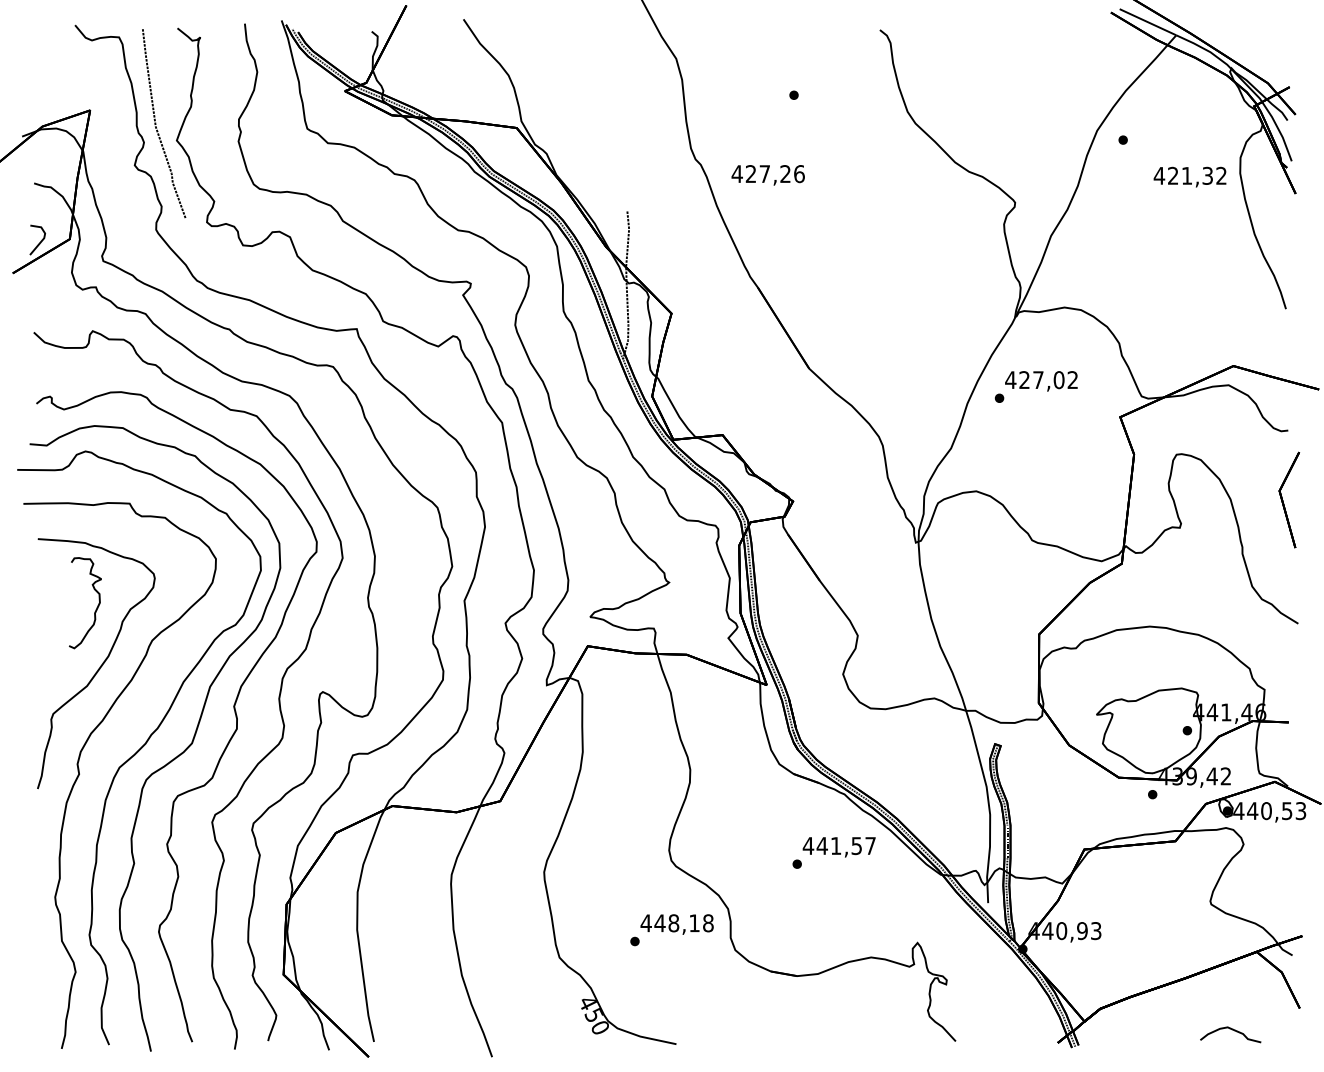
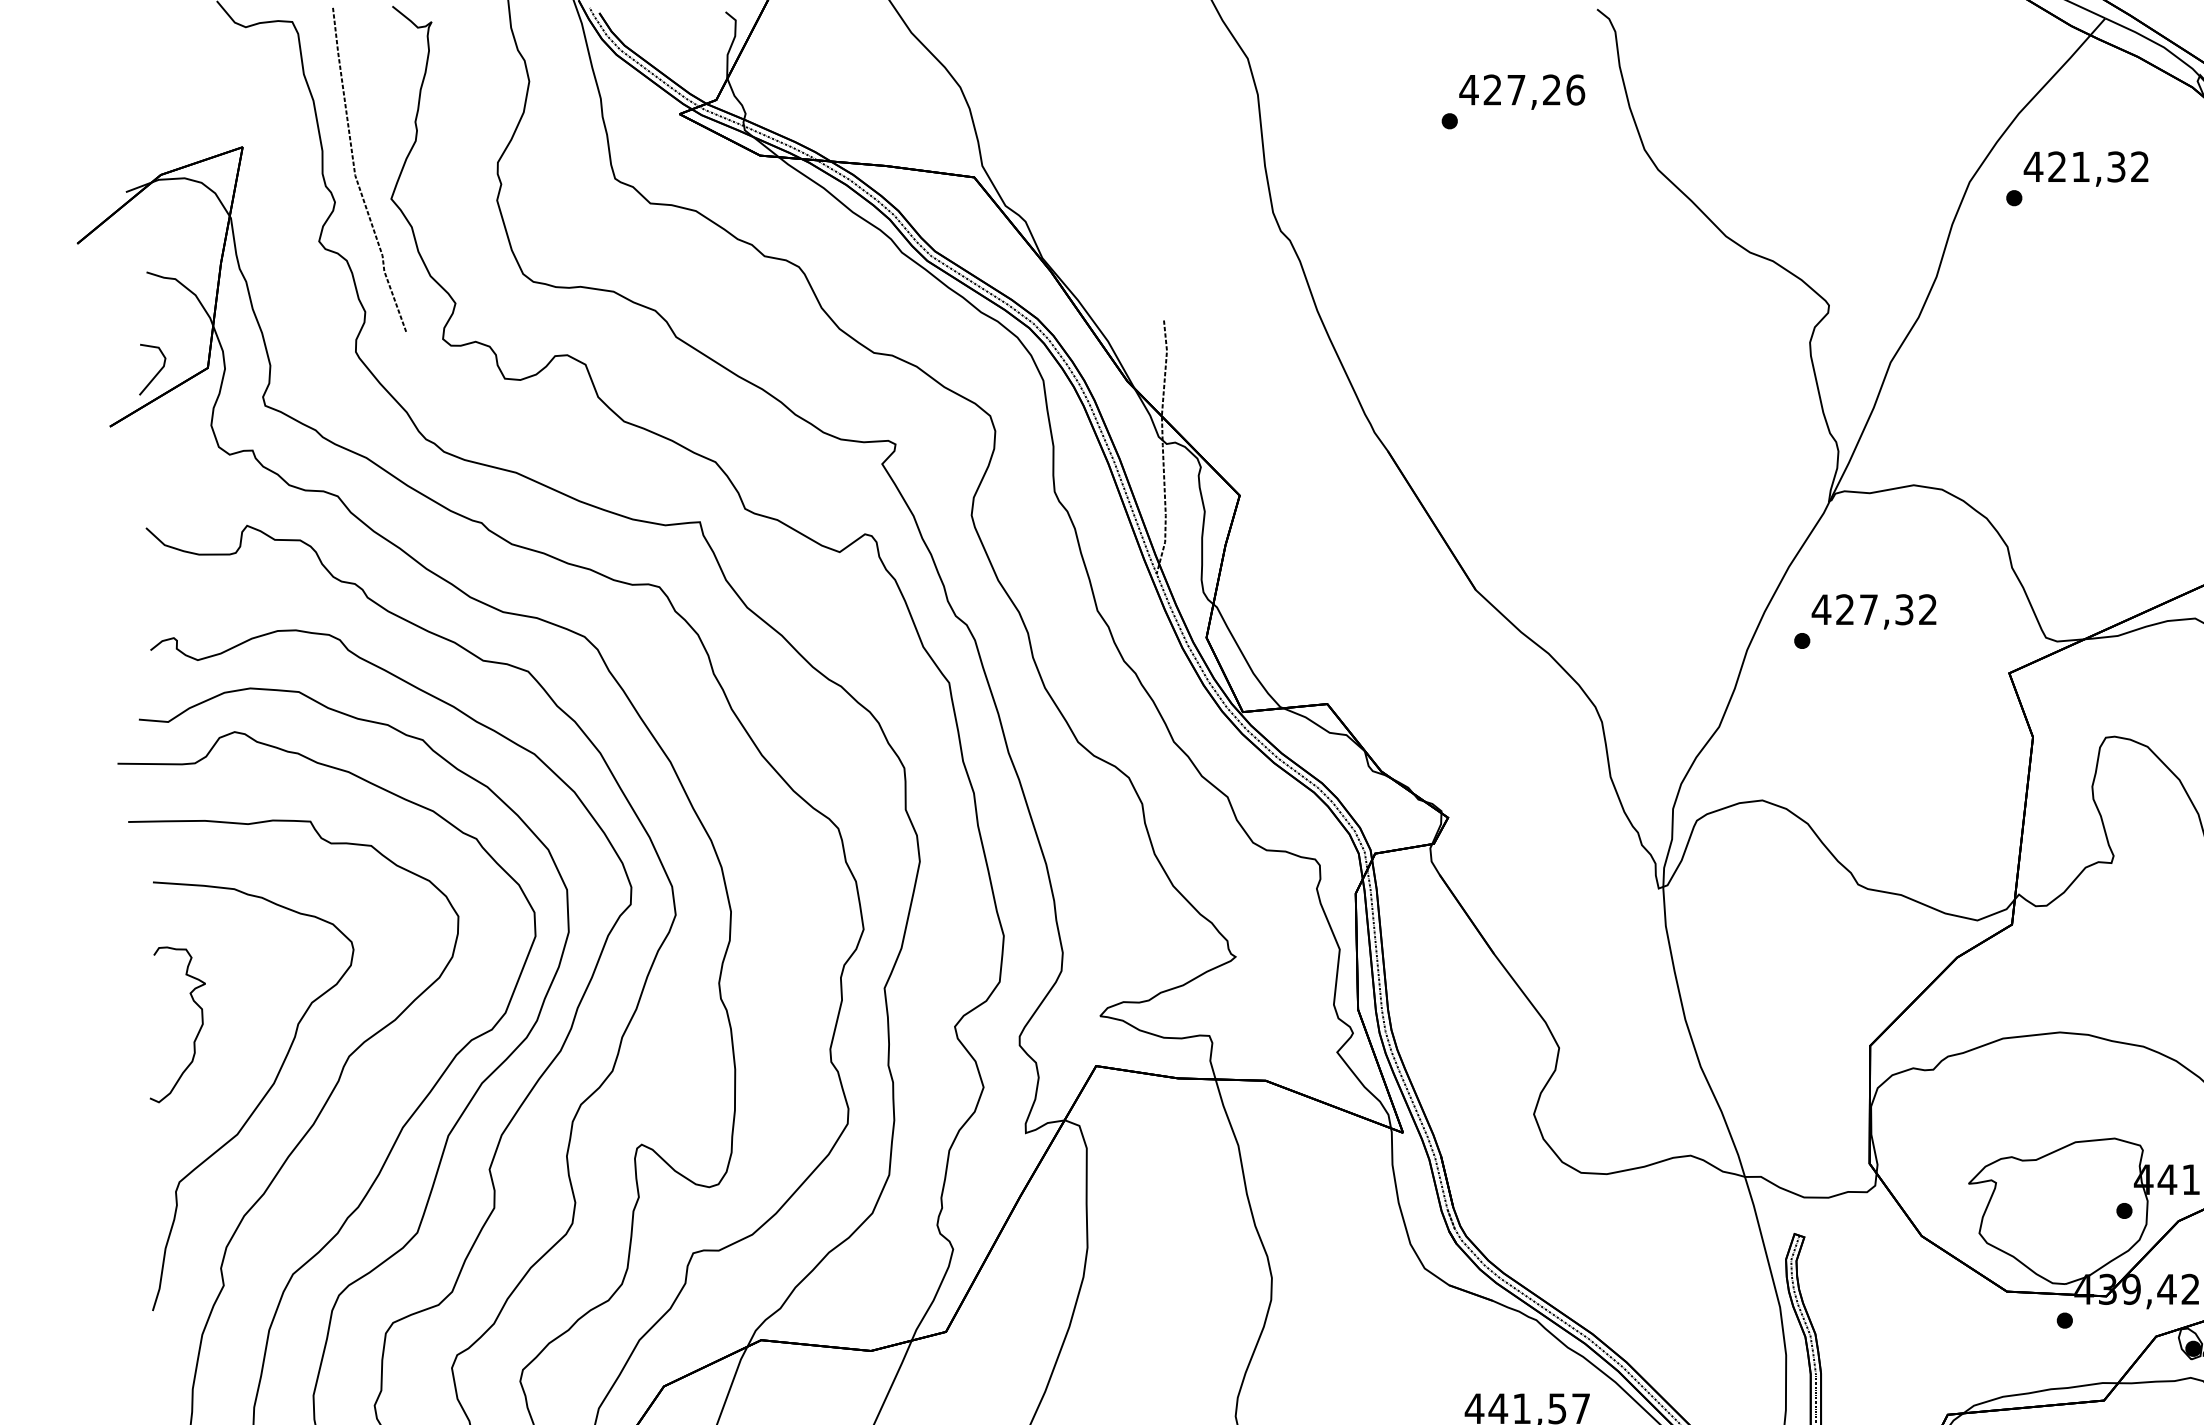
text: (767, 175) -> (1520, 92), moved
text: (1189, 176) -> (2085, 167), moved
text: (1058, 380) -> (1903, 610), 427,02 -> 427,32
curve: (95, 609) -> (195, 1035), moved

